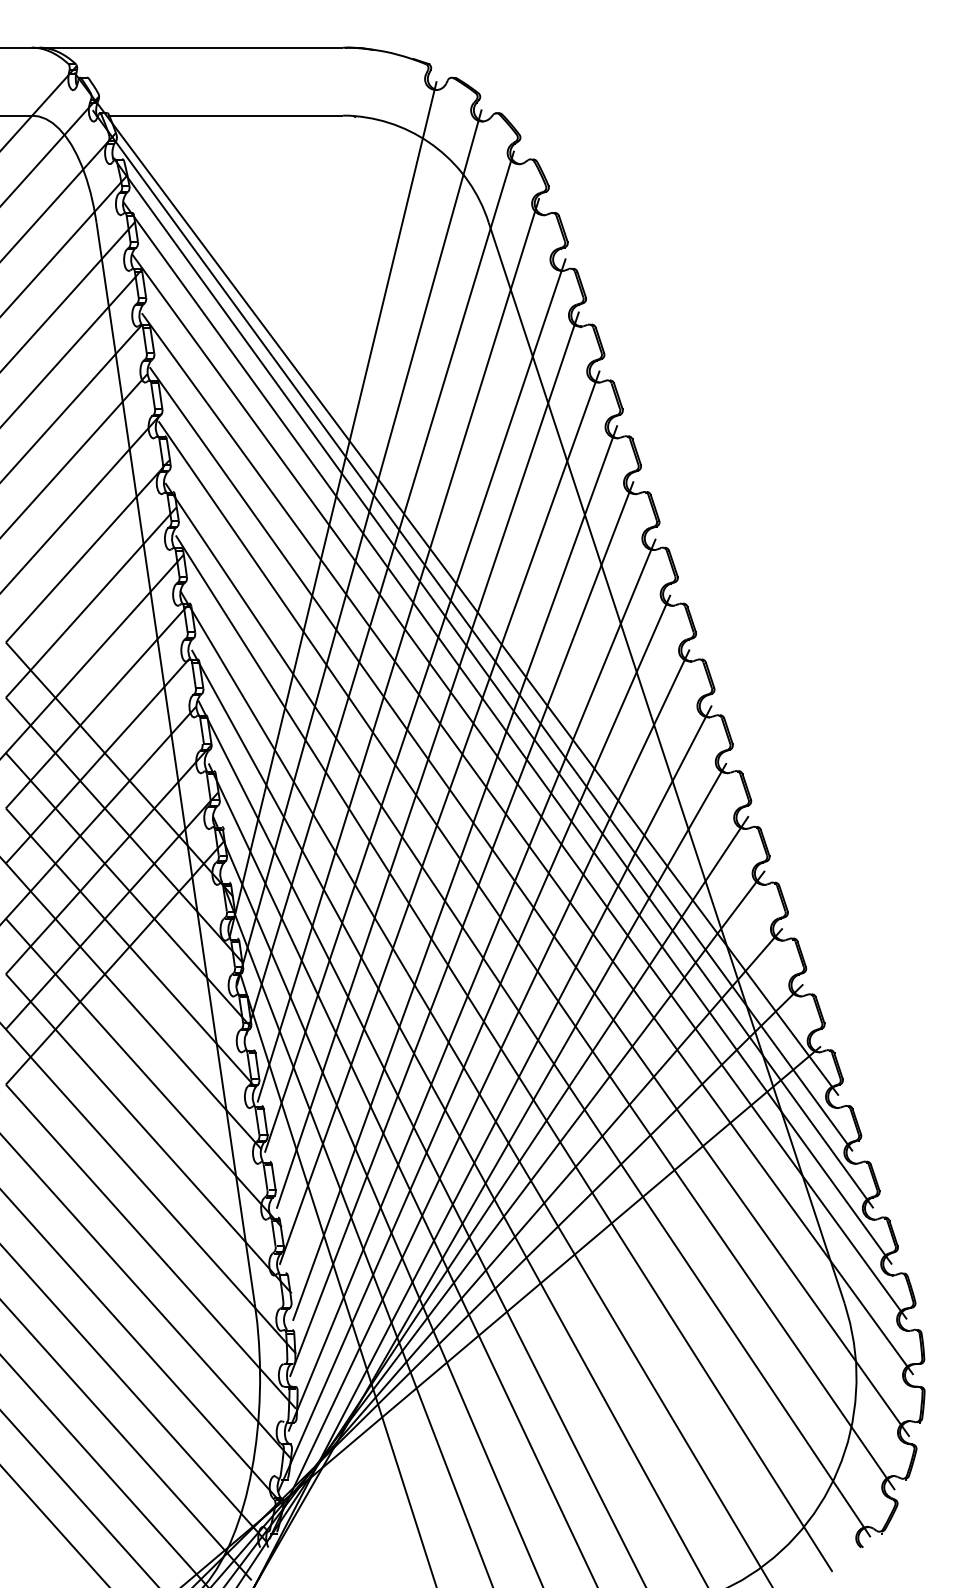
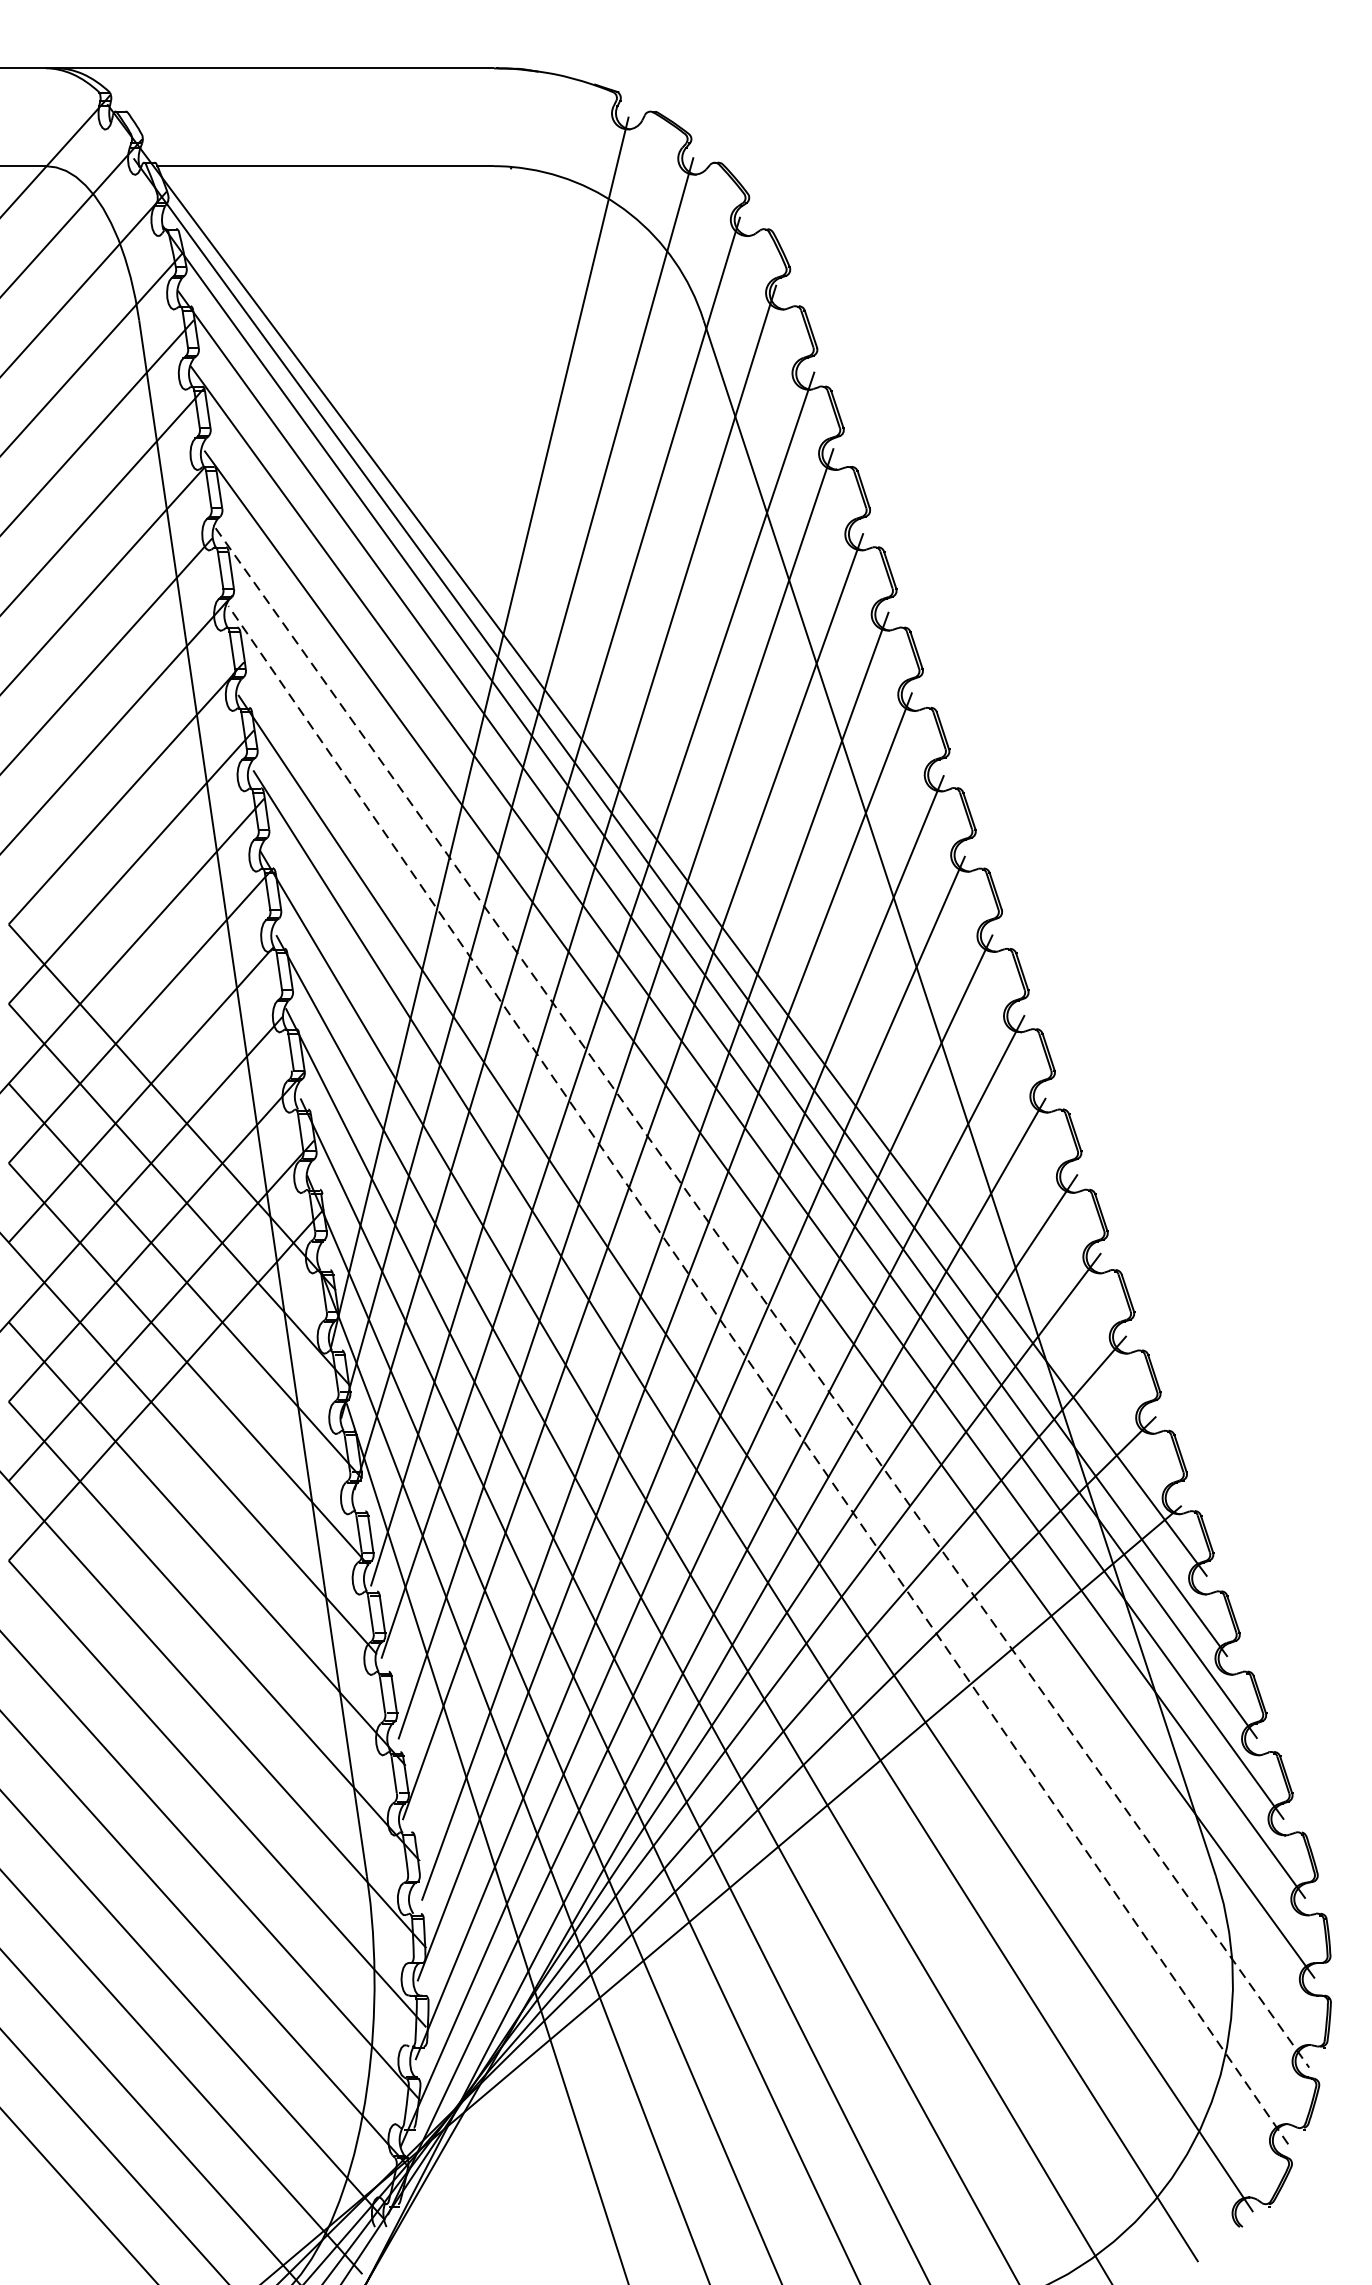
line: (529, 902) -> (762, 1298), solid -> dashed
line: (526, 955) -> (757, 1374), solid -> dashed

